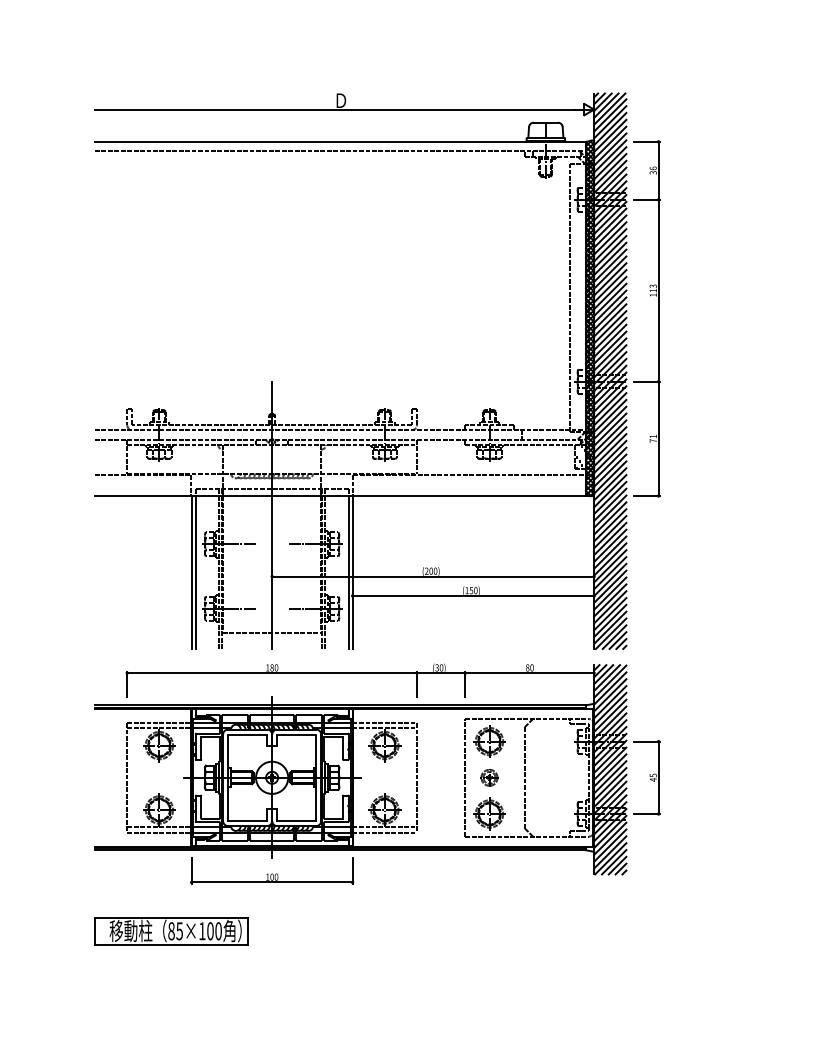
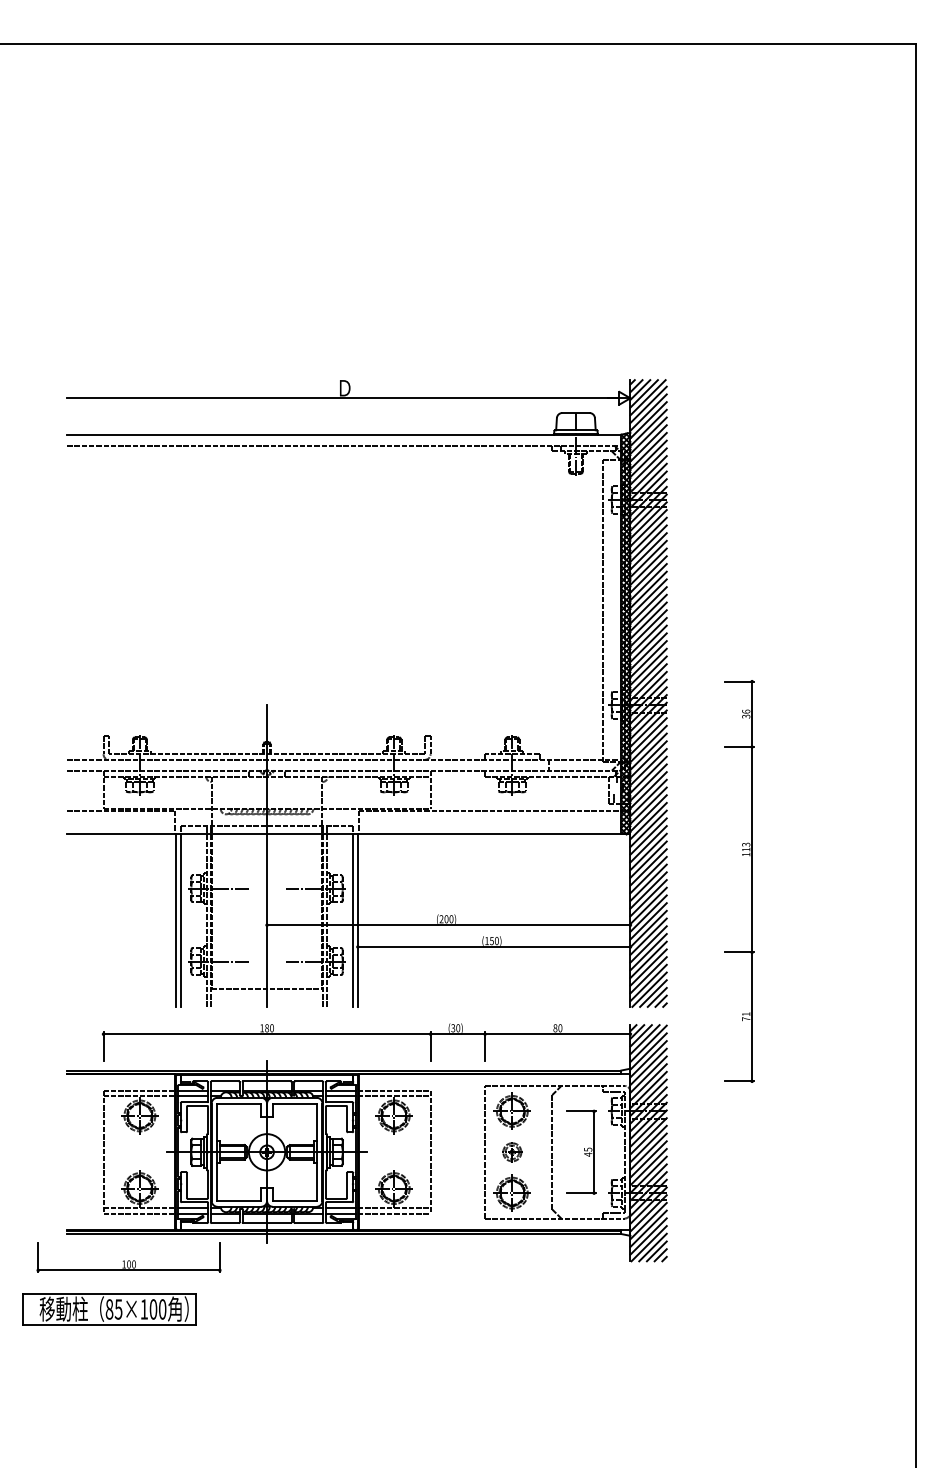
part: (658, 318) -> (751, 881), moved
part: (647, 777) -> (581, 1151), moved
part: (271, 871) -> (128, 1257), moved
part: (171, 931) -> (109, 1309), moved

